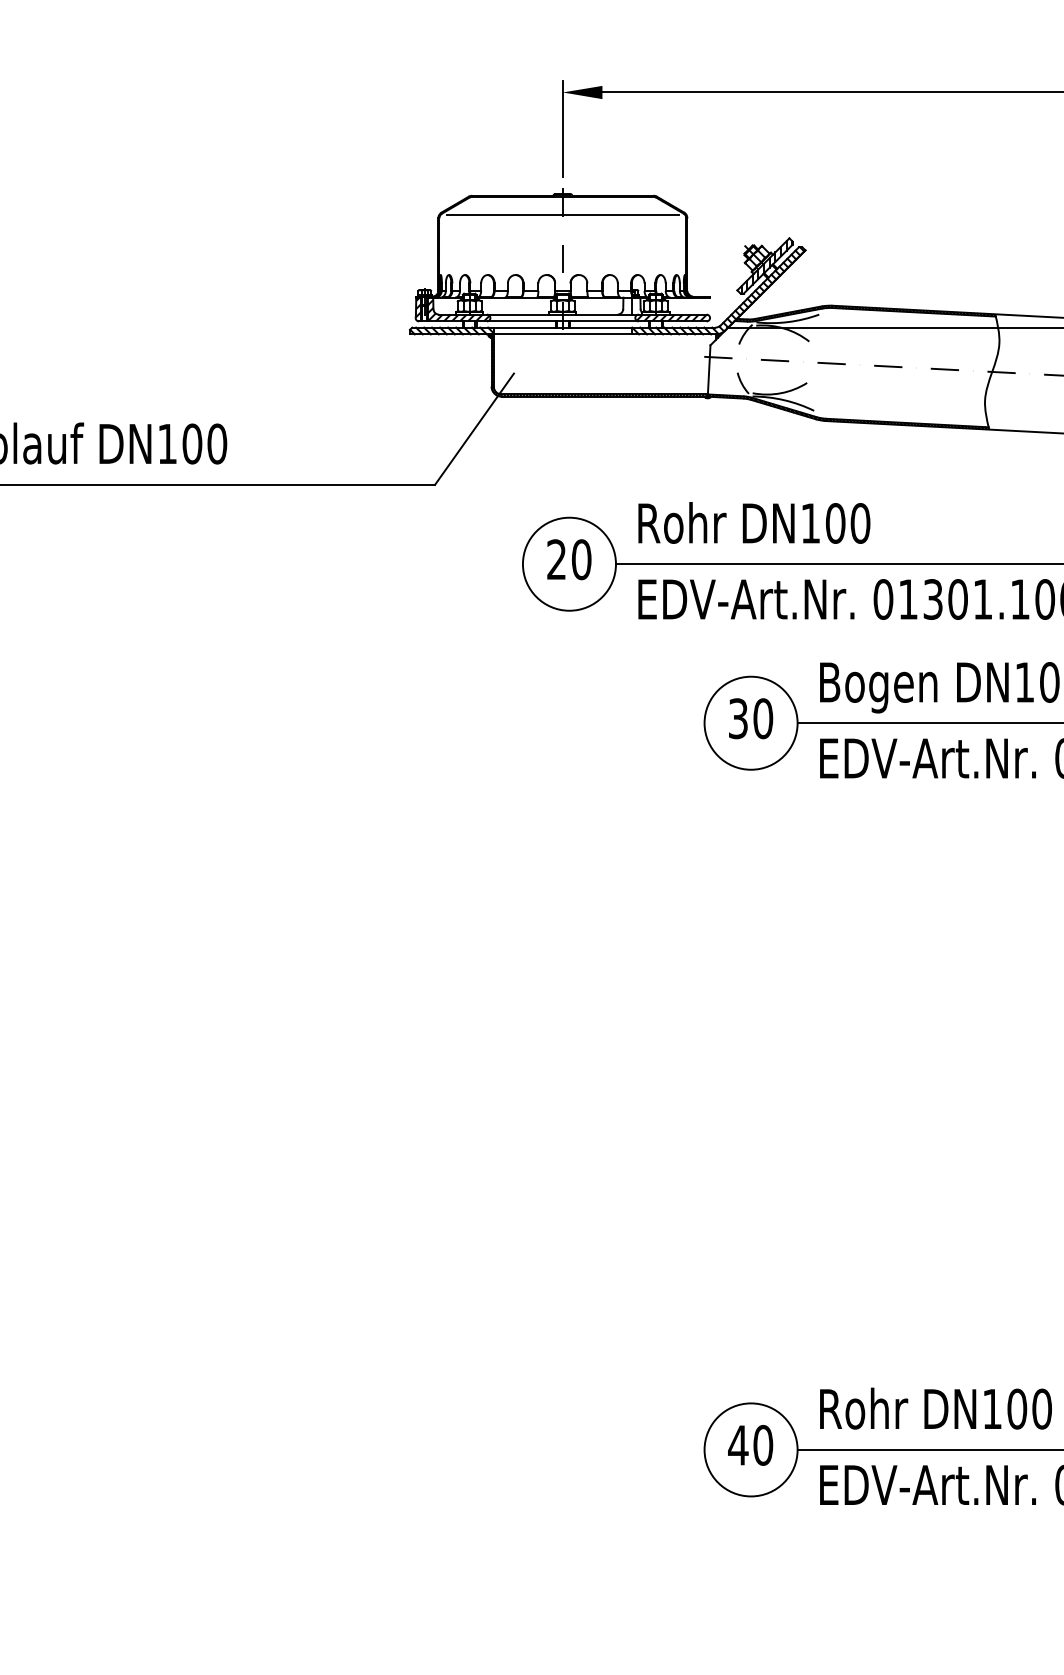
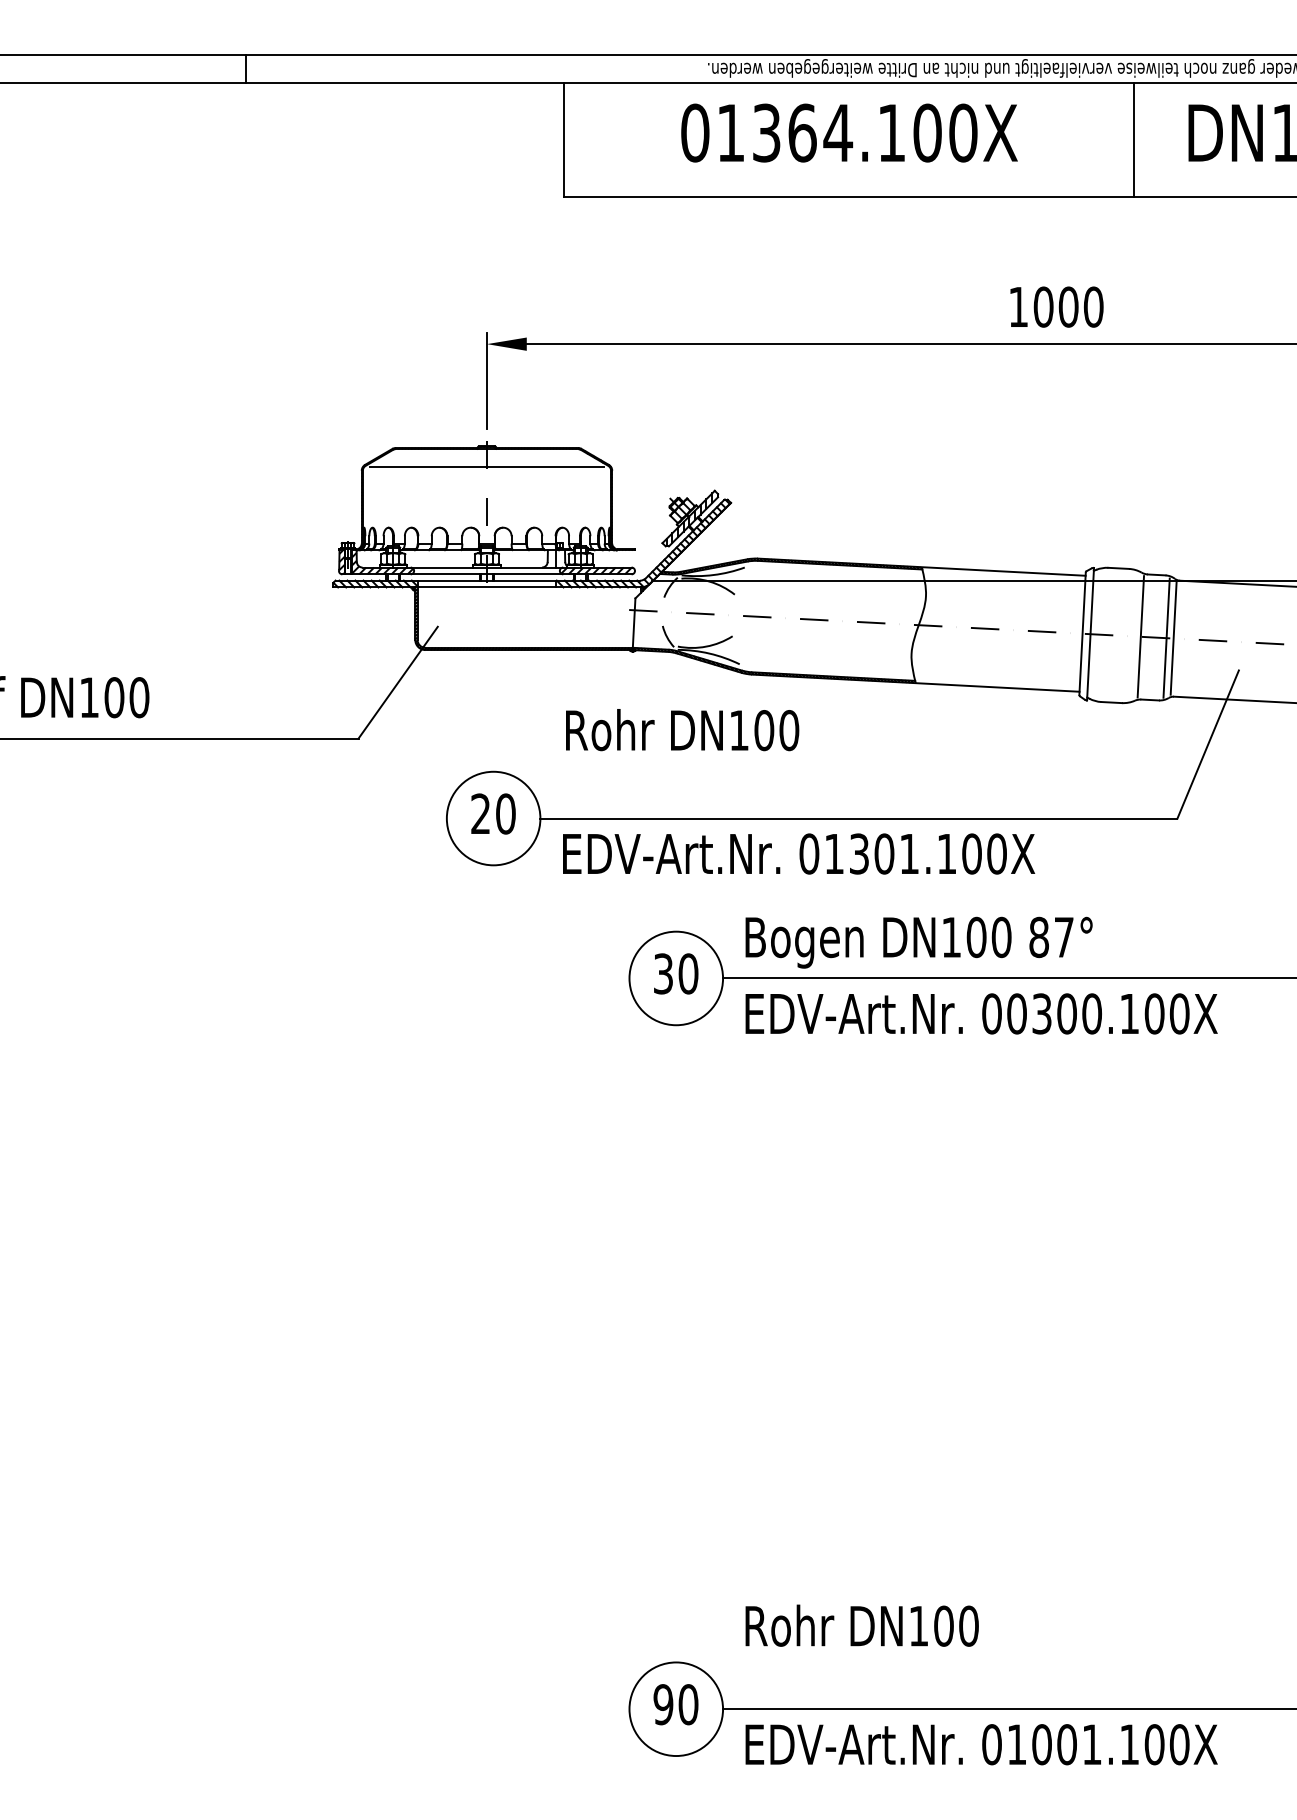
text: (754, 523) -> (682, 730), moved
text: (935, 1408) -> (861, 1625), moved
text: (738, 1445) -> (663, 1704), 40 -> 90

